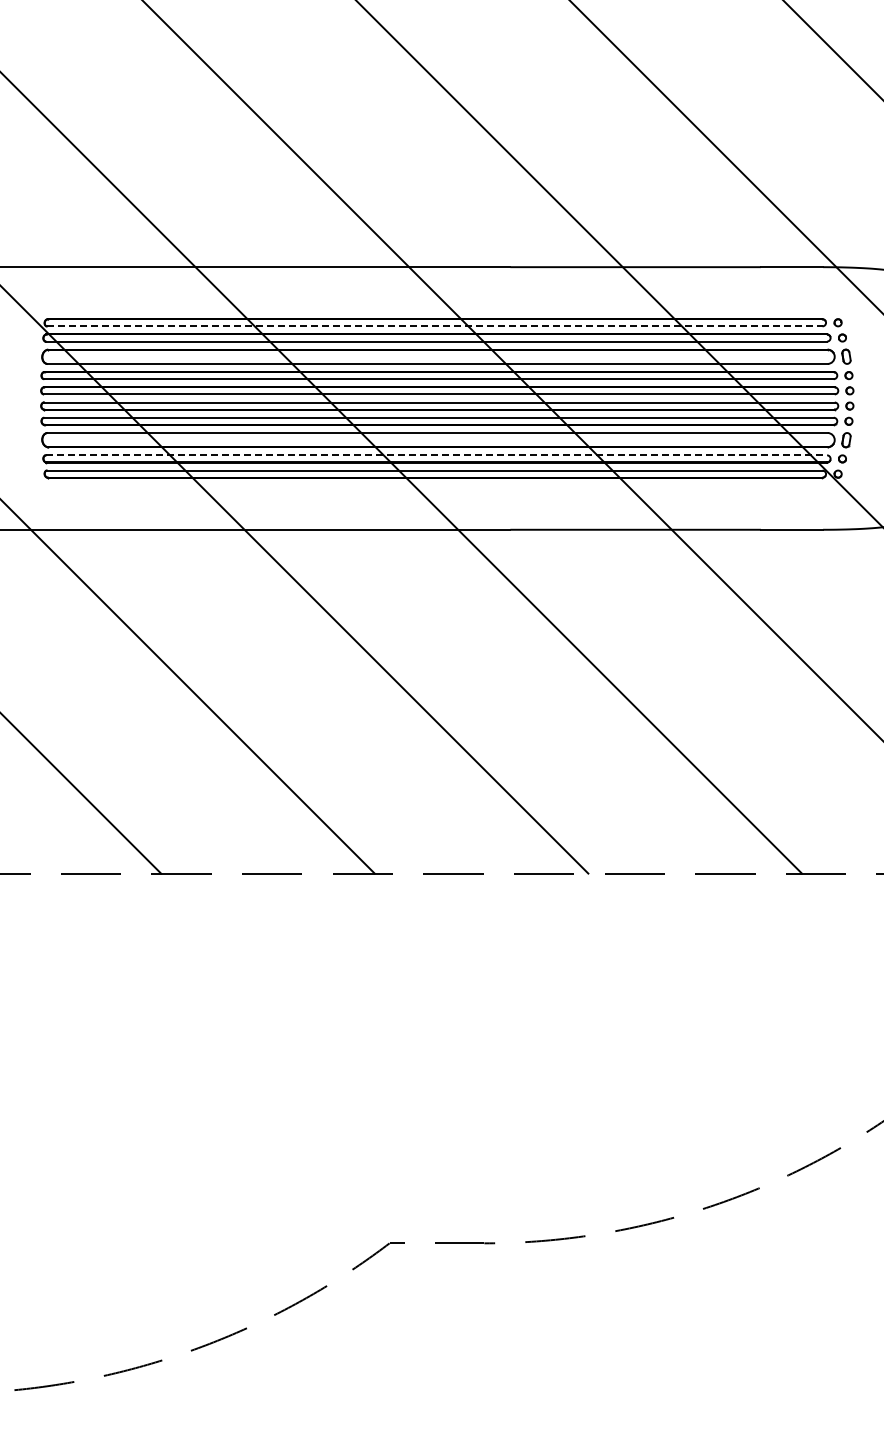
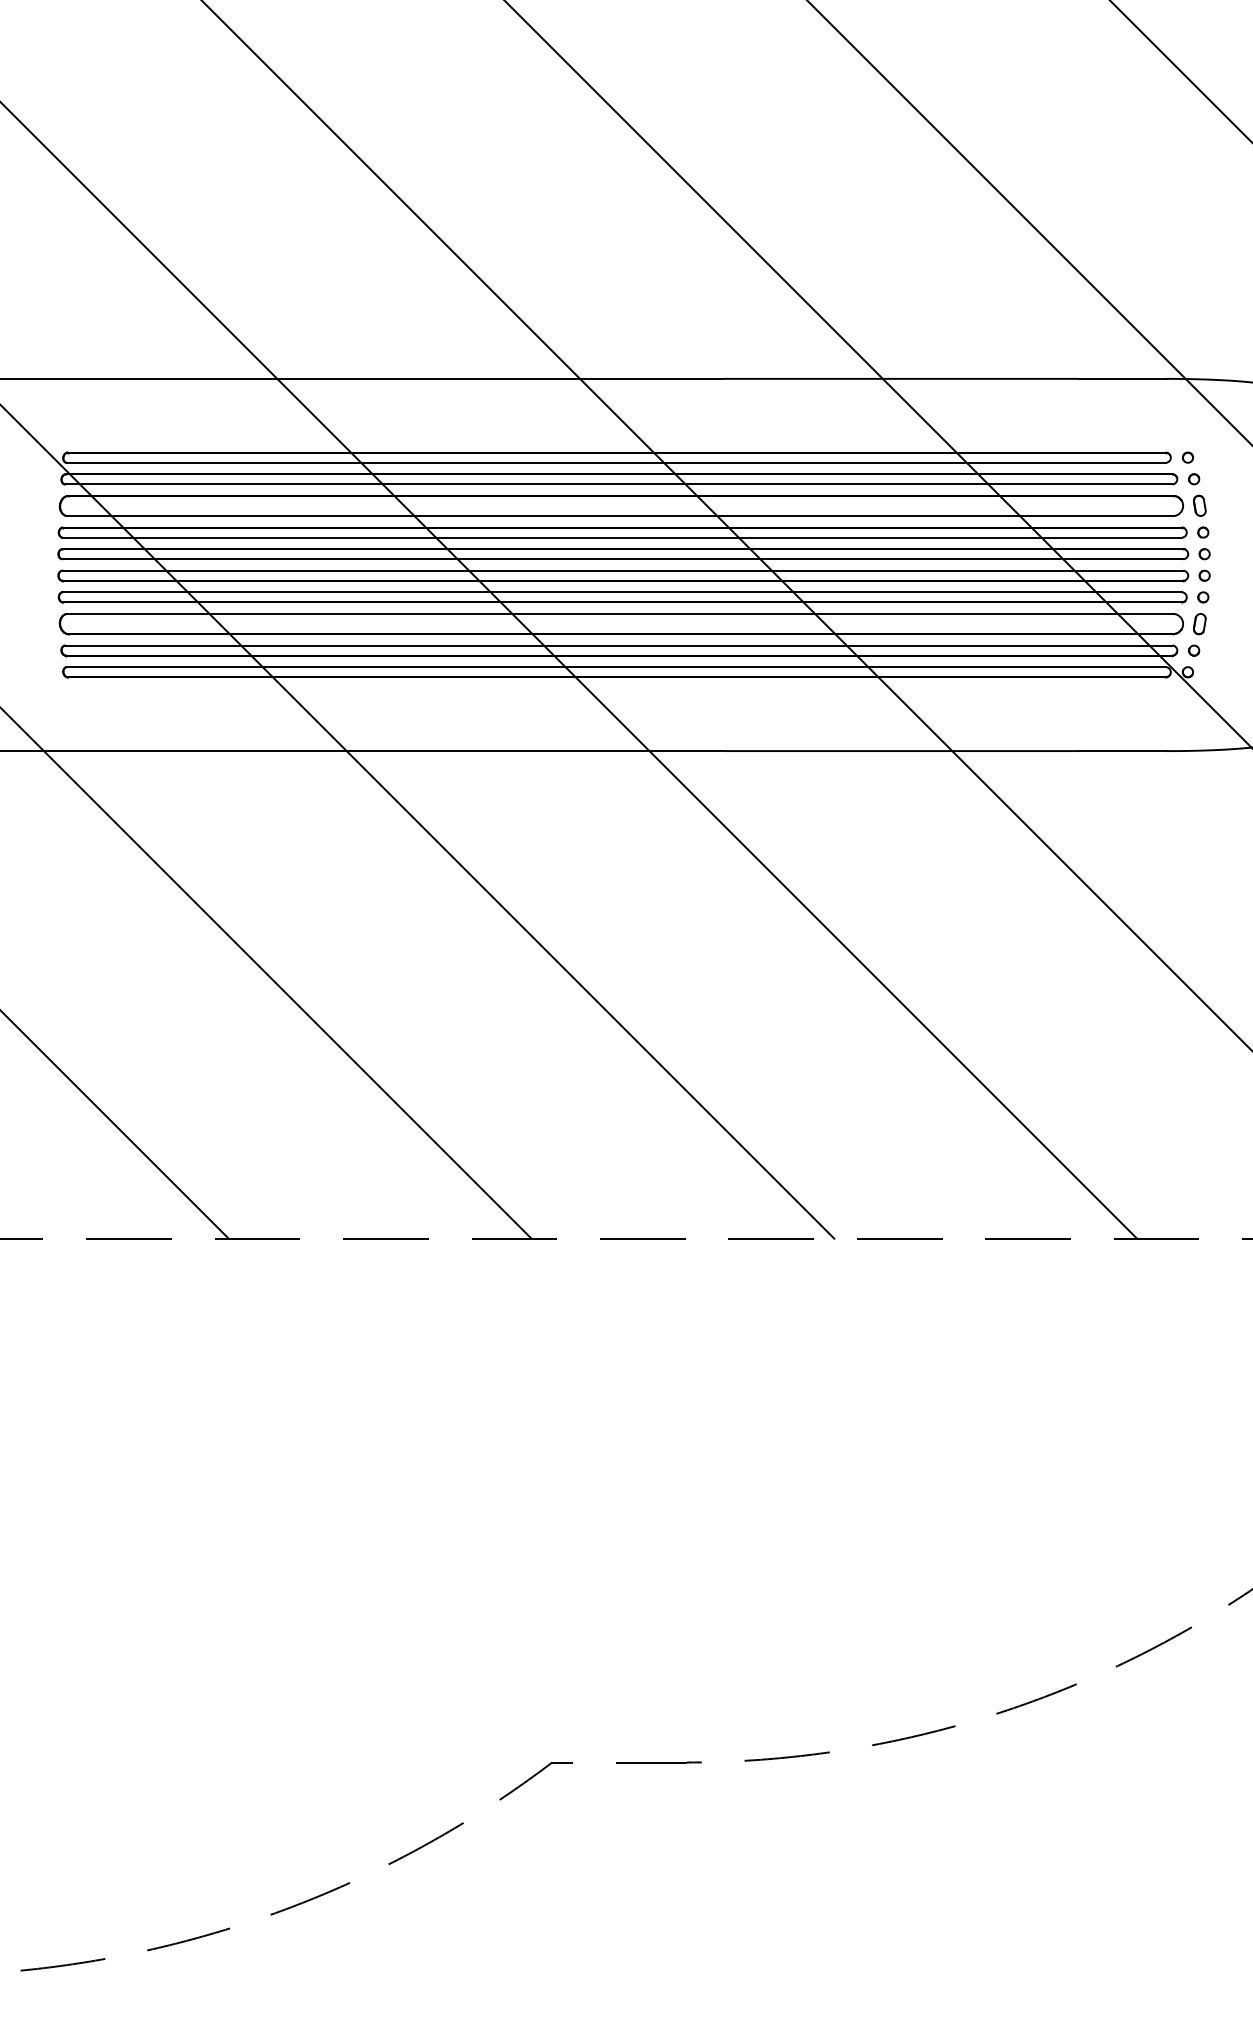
line: (434, 326) -> (615, 462), dashed -> solid
line: (436, 455) -> (618, 645), dashed -> solid

